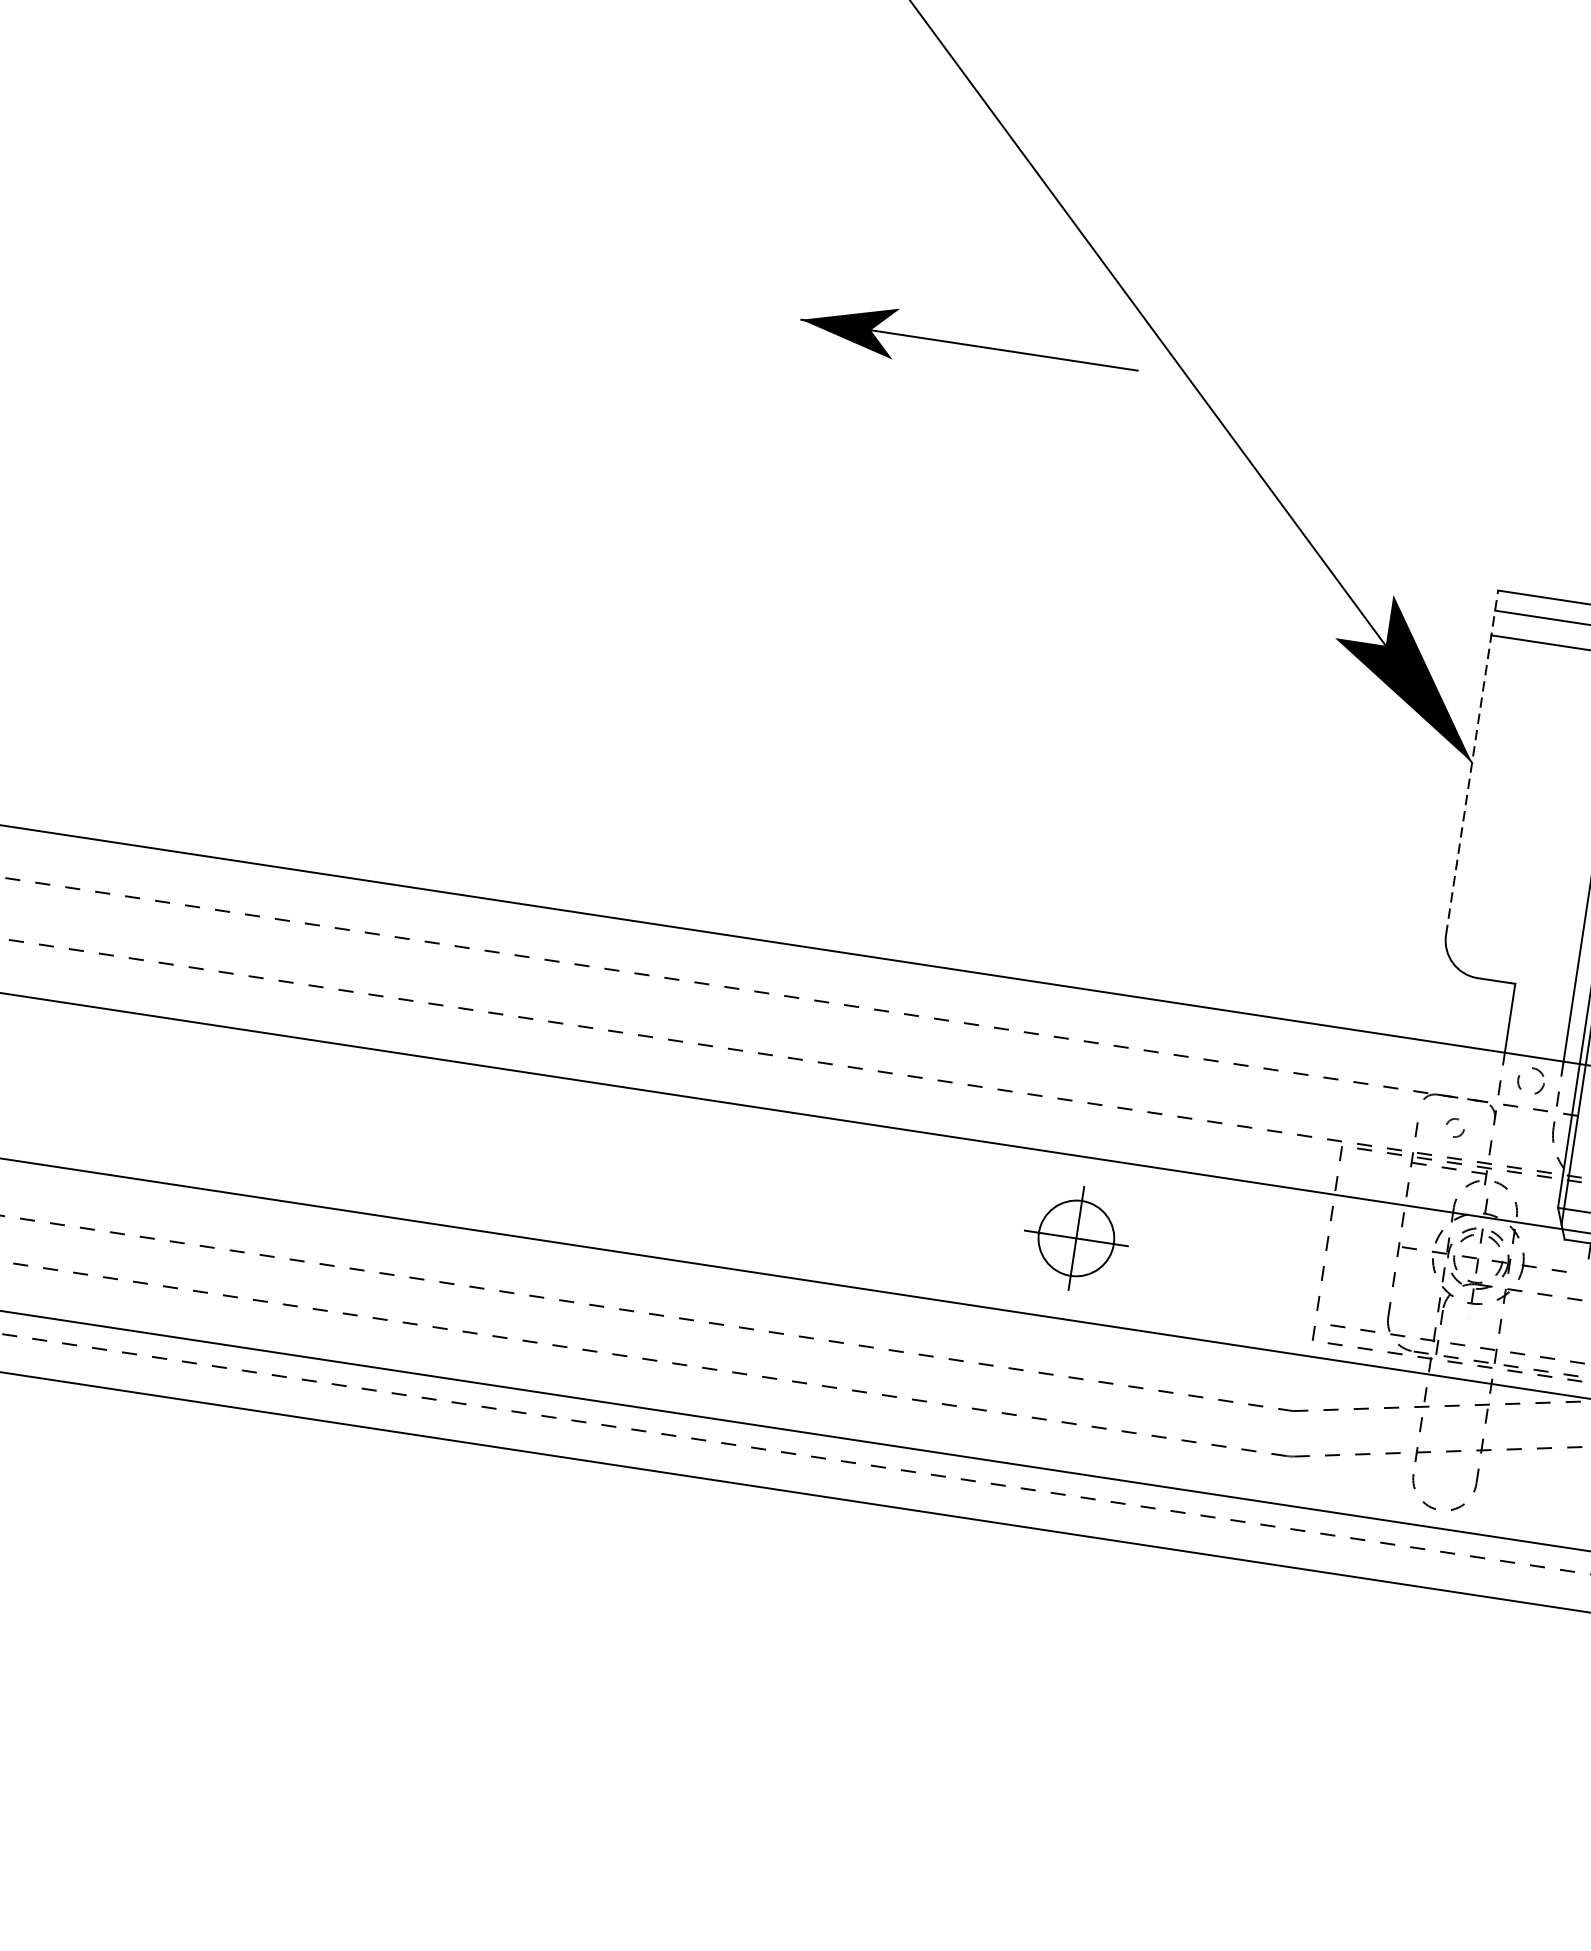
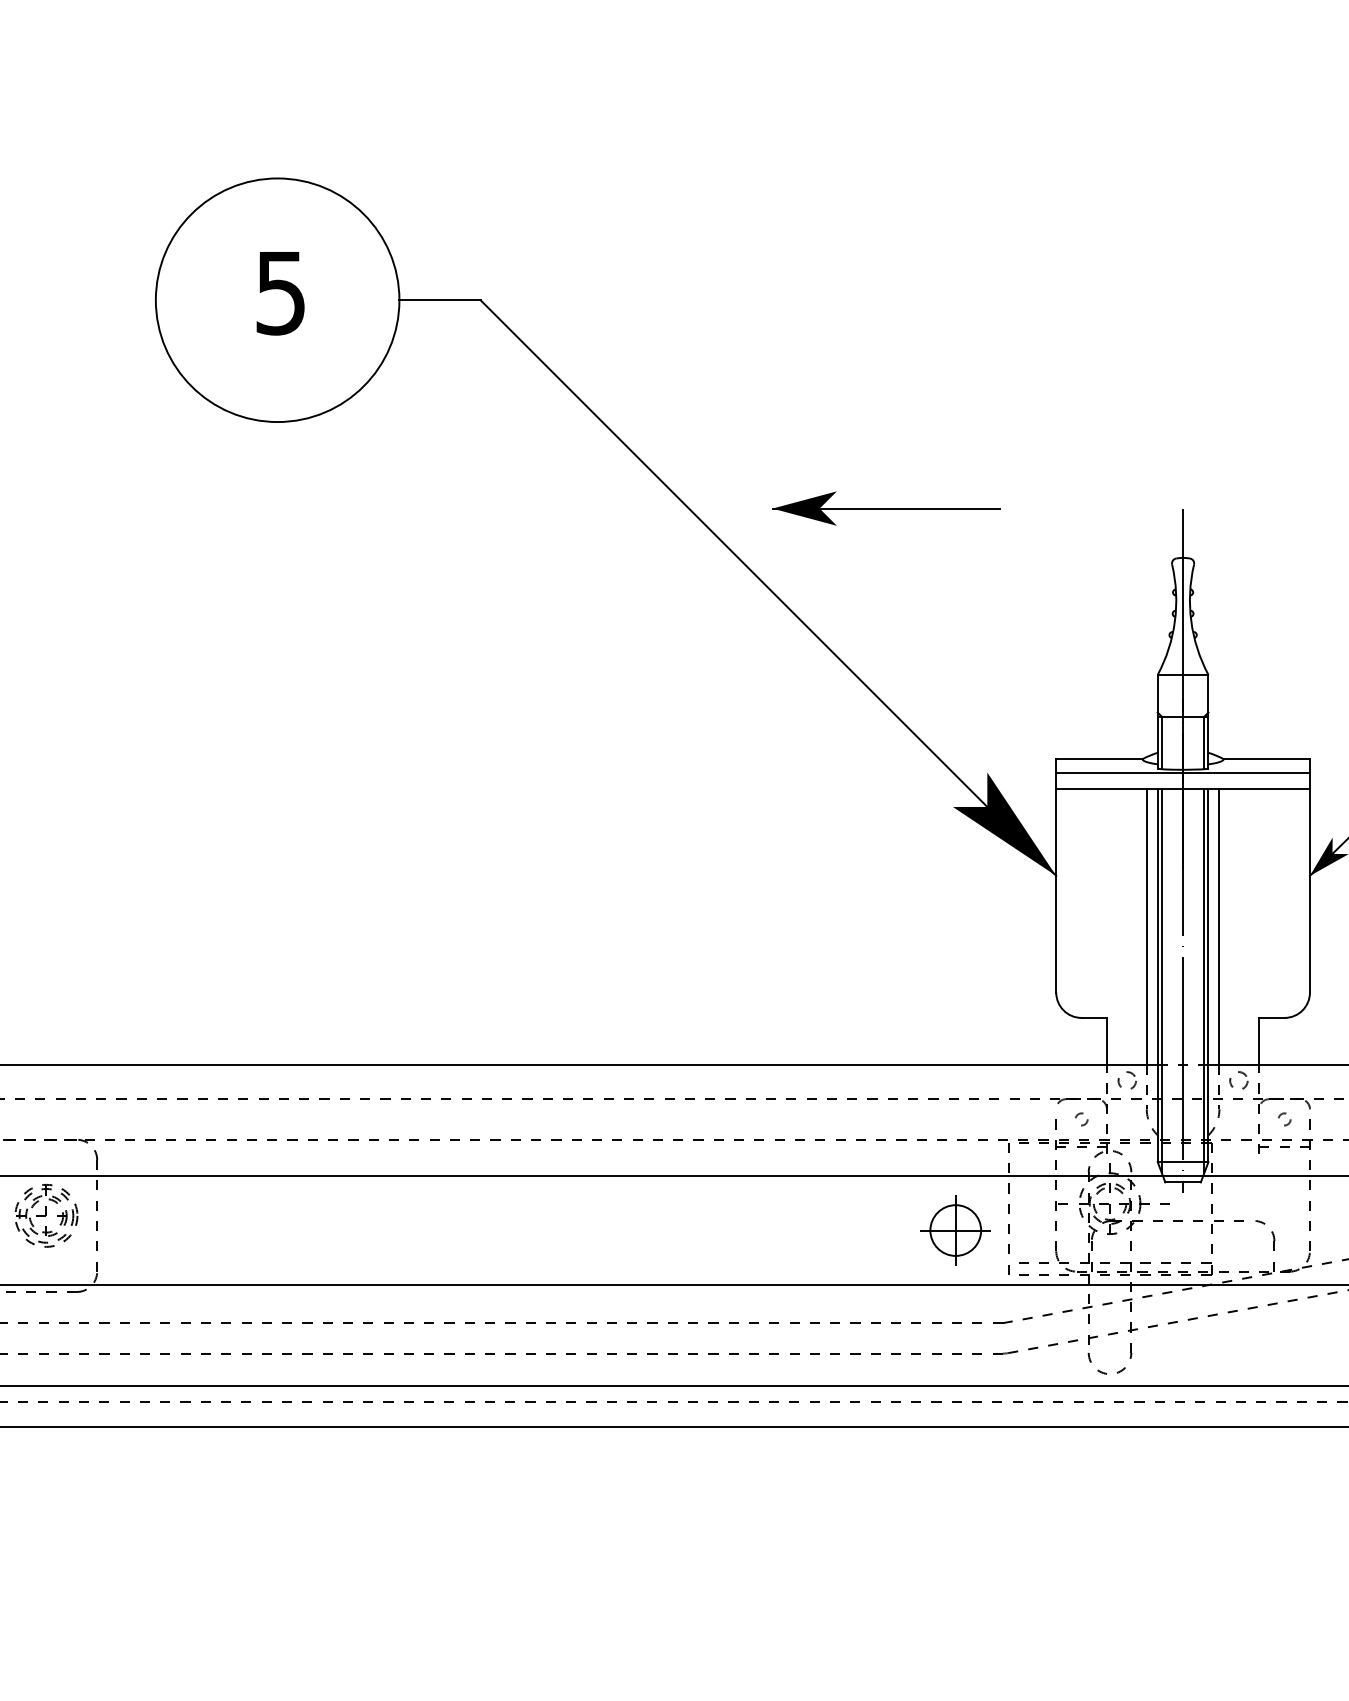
part: (969, 345) -> (886, 508), moved
line: (1472, 762) -> (1056, 875), dashed -> solid
part: (1076, 1238) -> (955, 1230), moved

